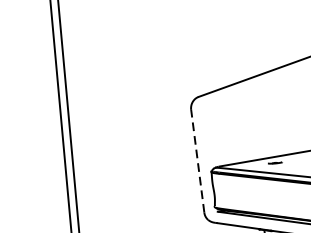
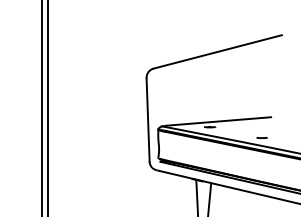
line: (198, 161) -> (148, 120), dashed -> solid

